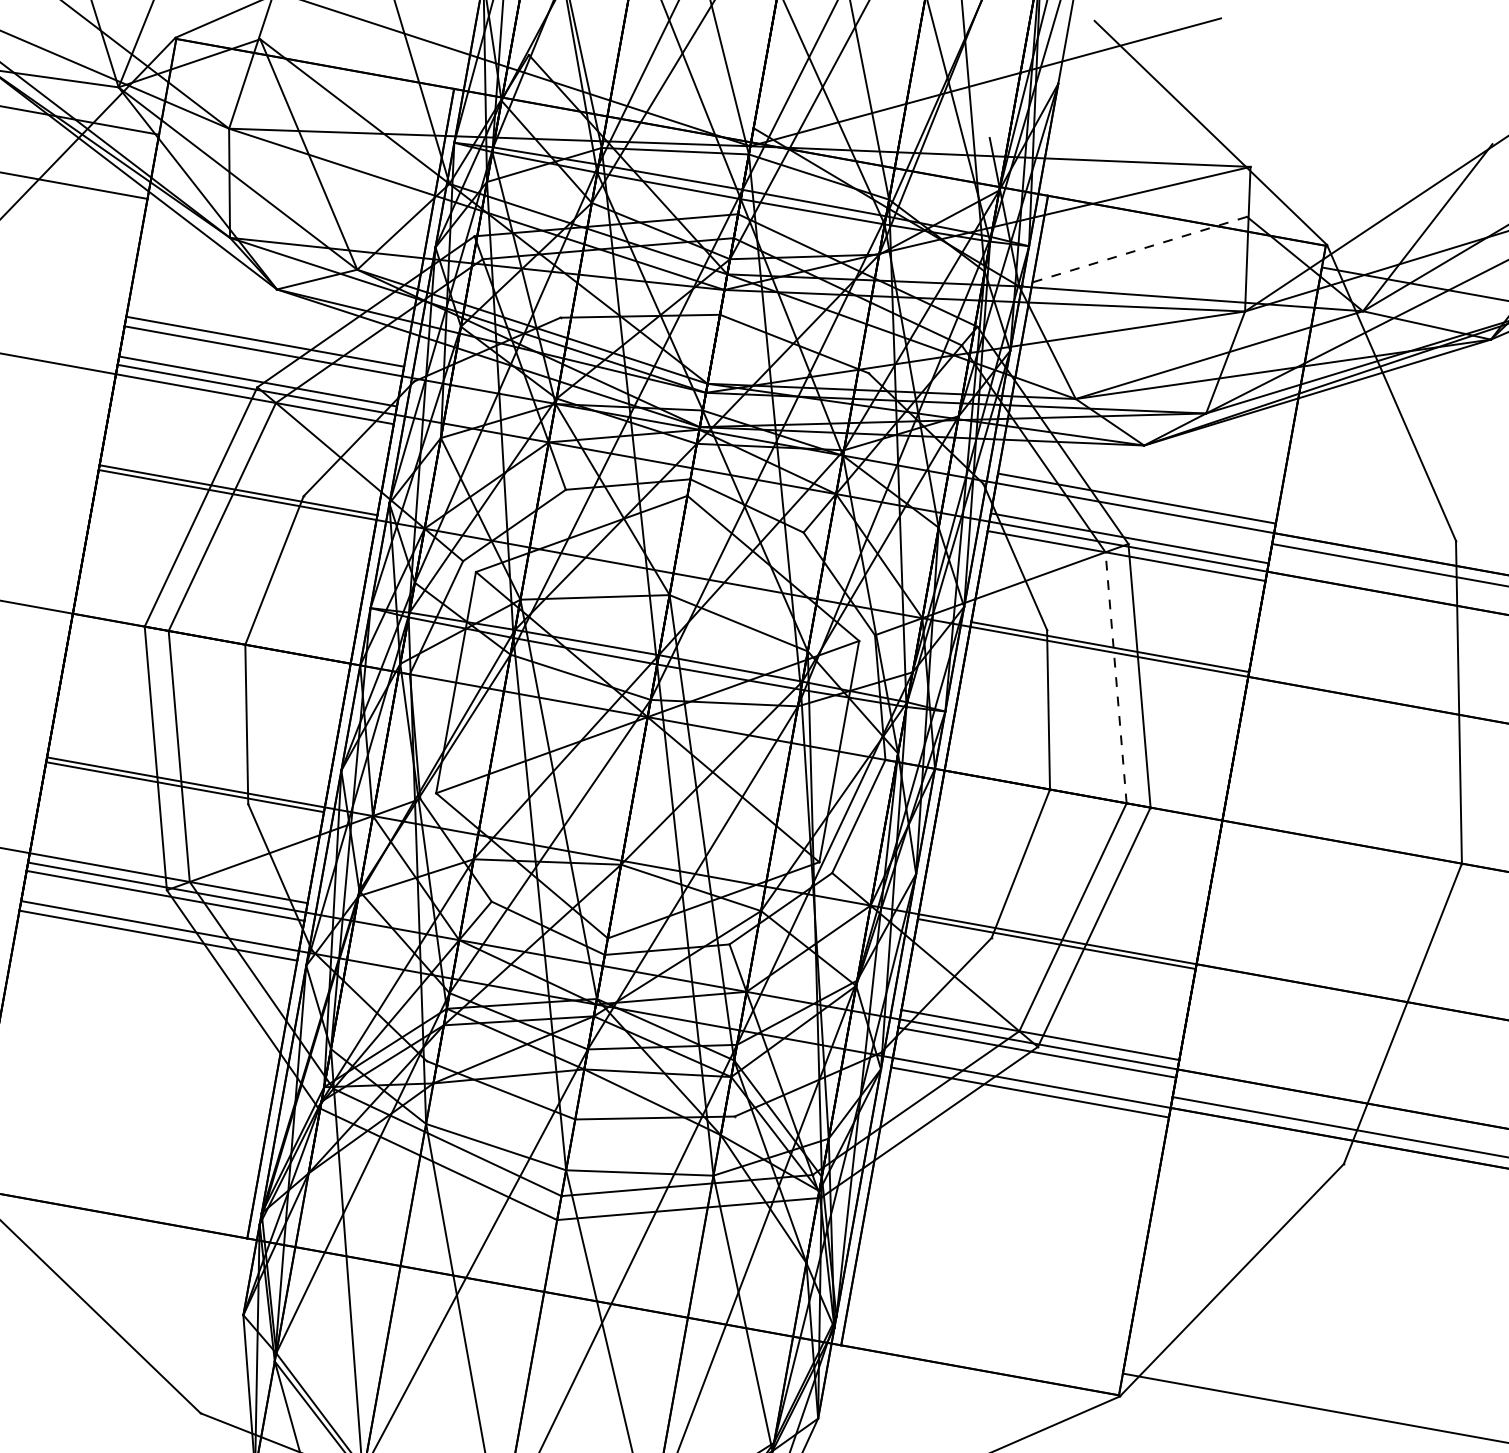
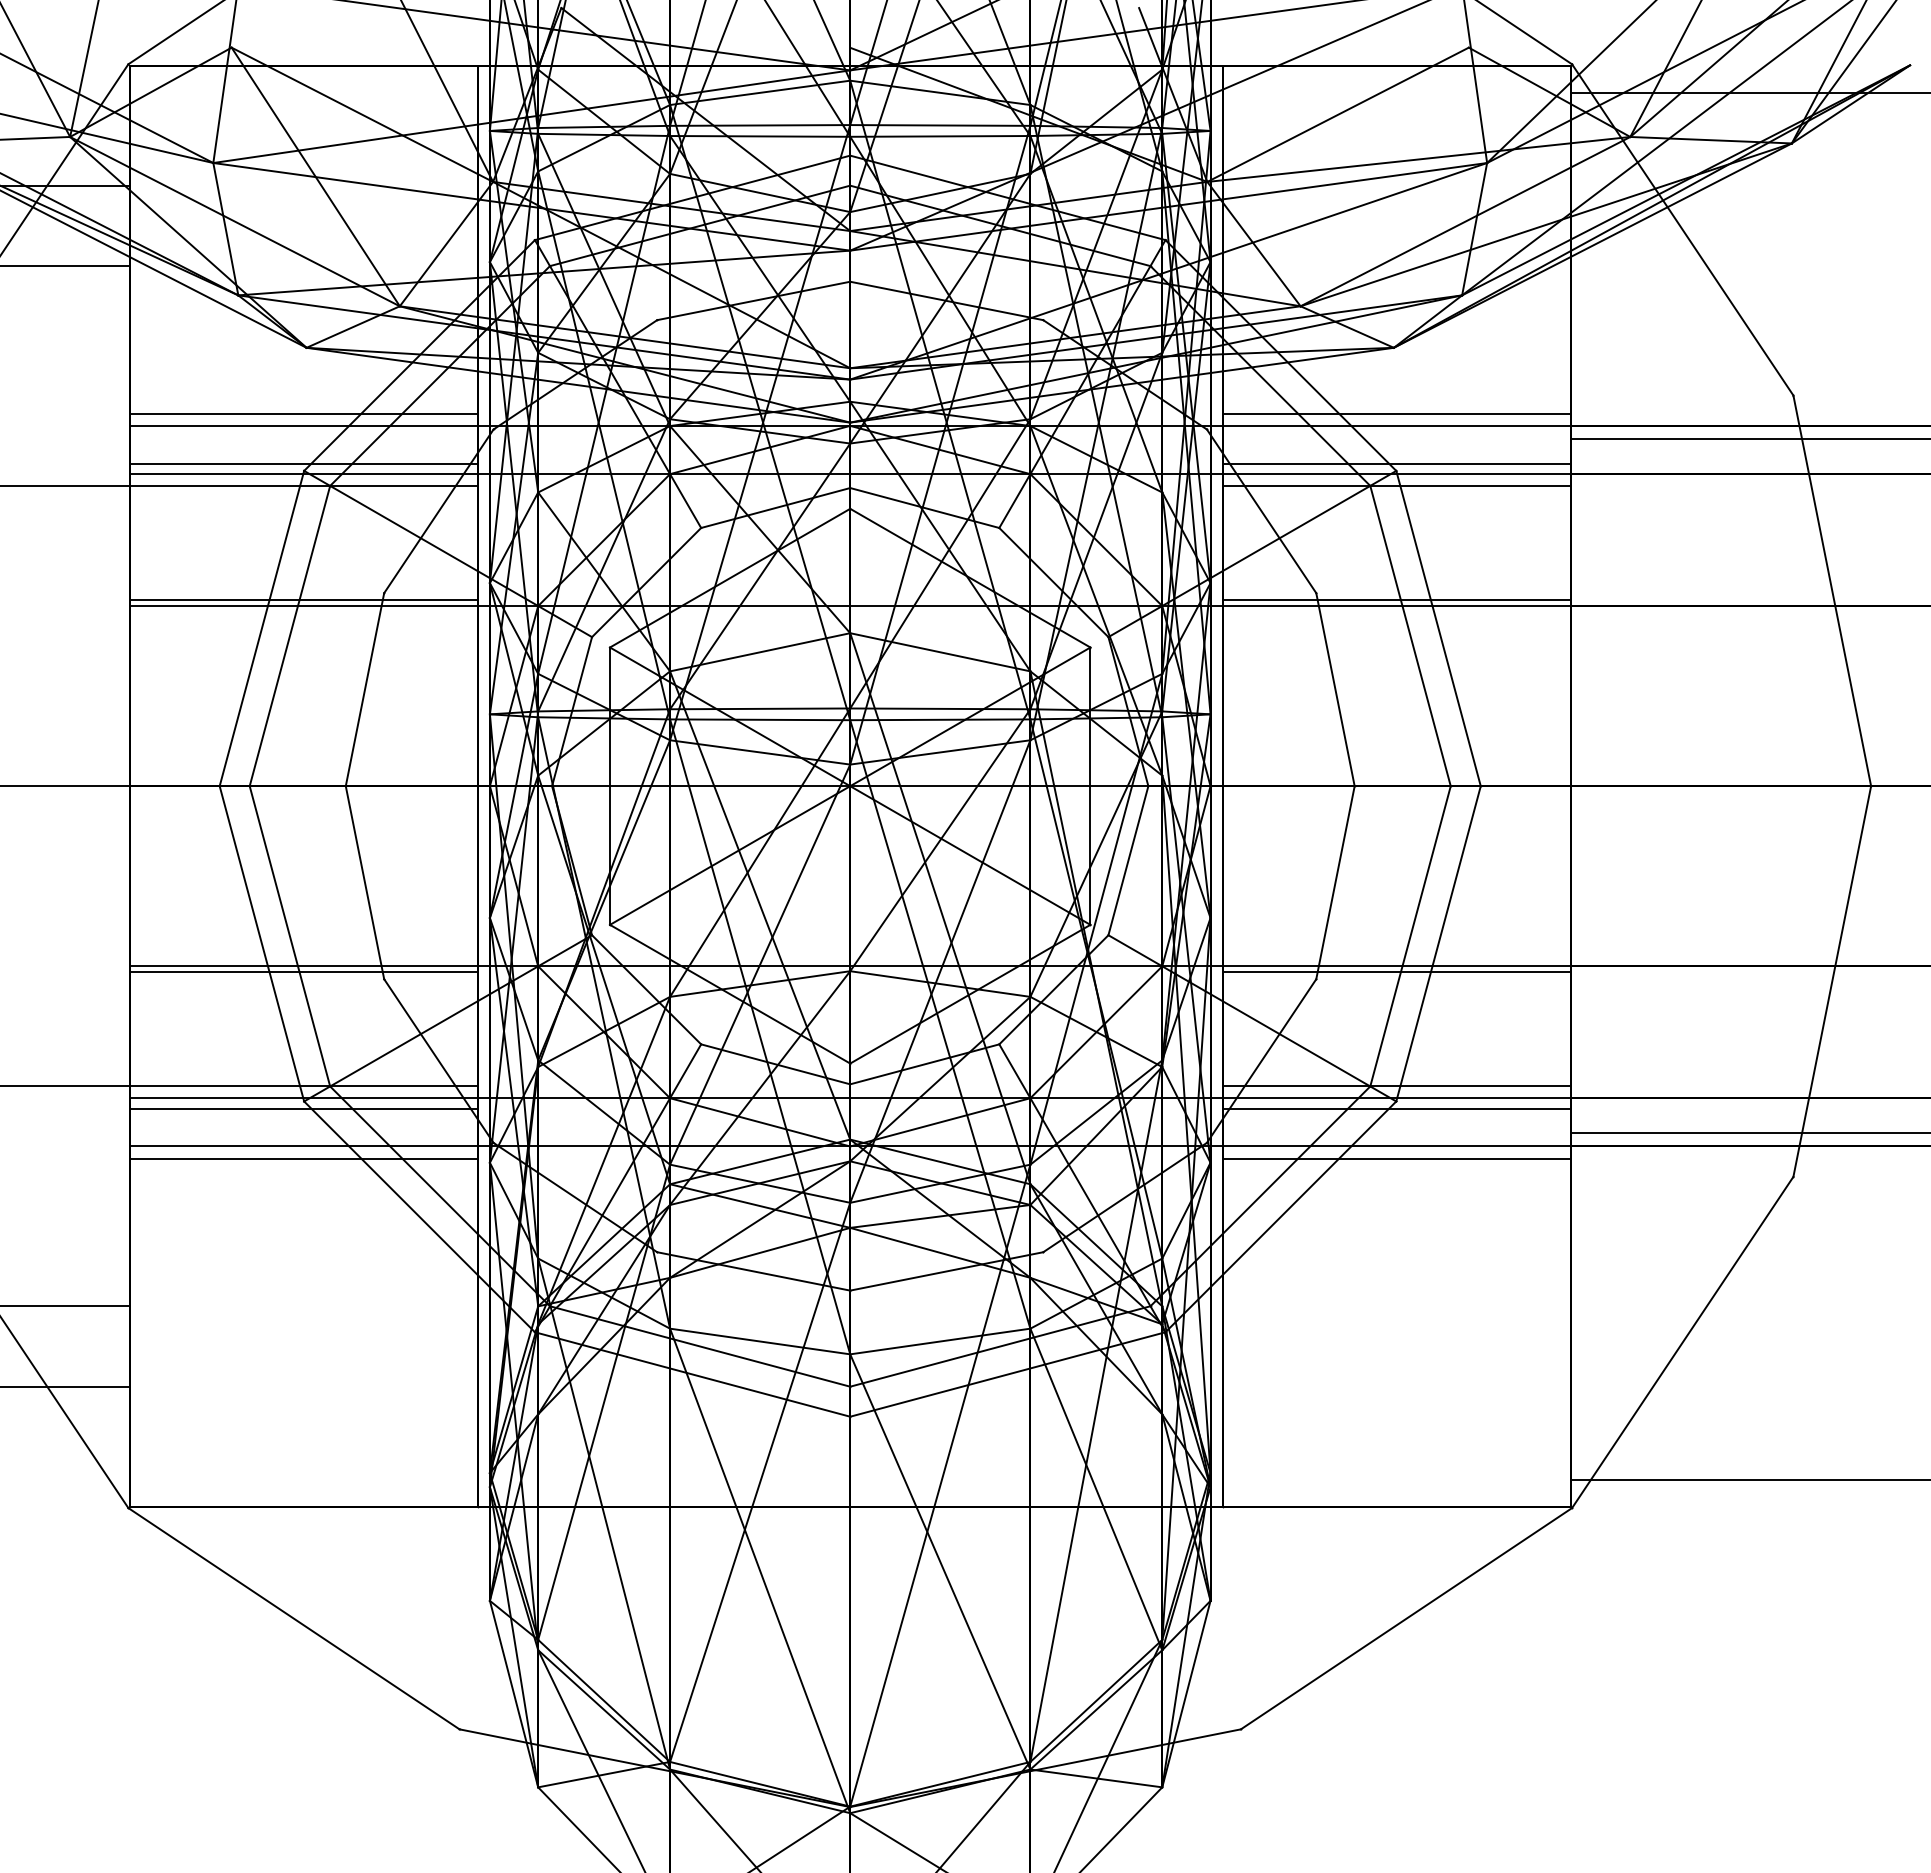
line: (1133, 251) -> (1338, 114), dashed -> solid
line: (1116, 677) -> (1410, 635), dashed -> solid

